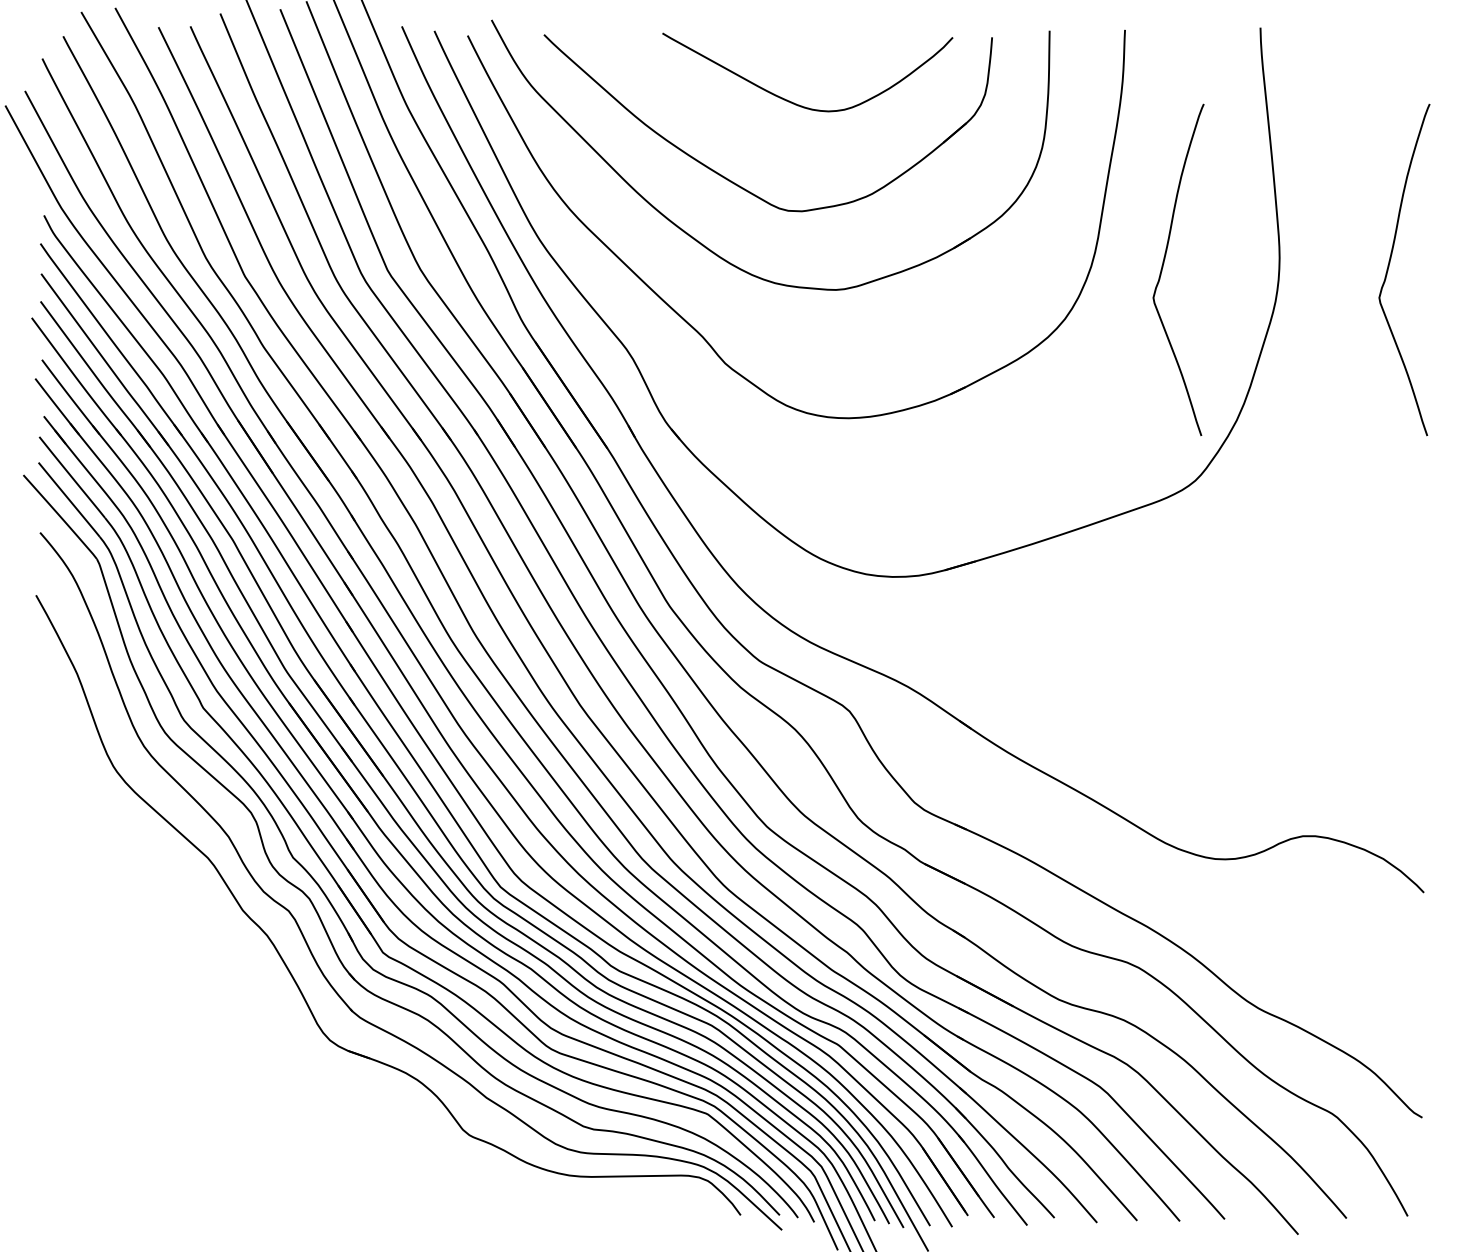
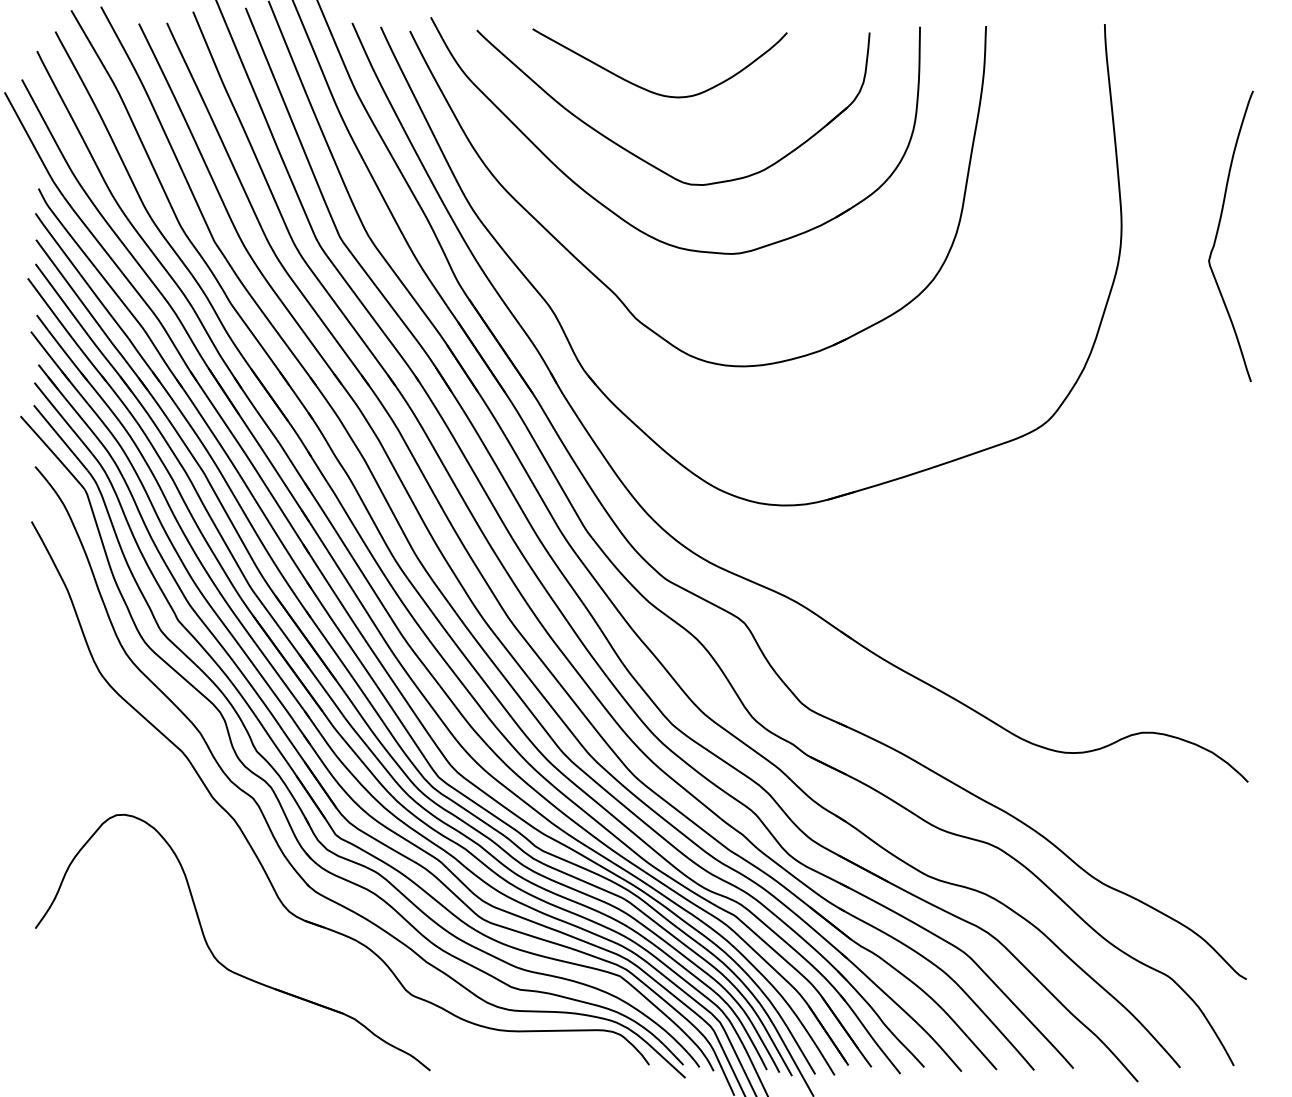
curve: (794, 102) -> (648, 89), moved
curve: (1164, 265) -> (1020, 232), removed
part: (242, 1085) -> (212, 951), added

